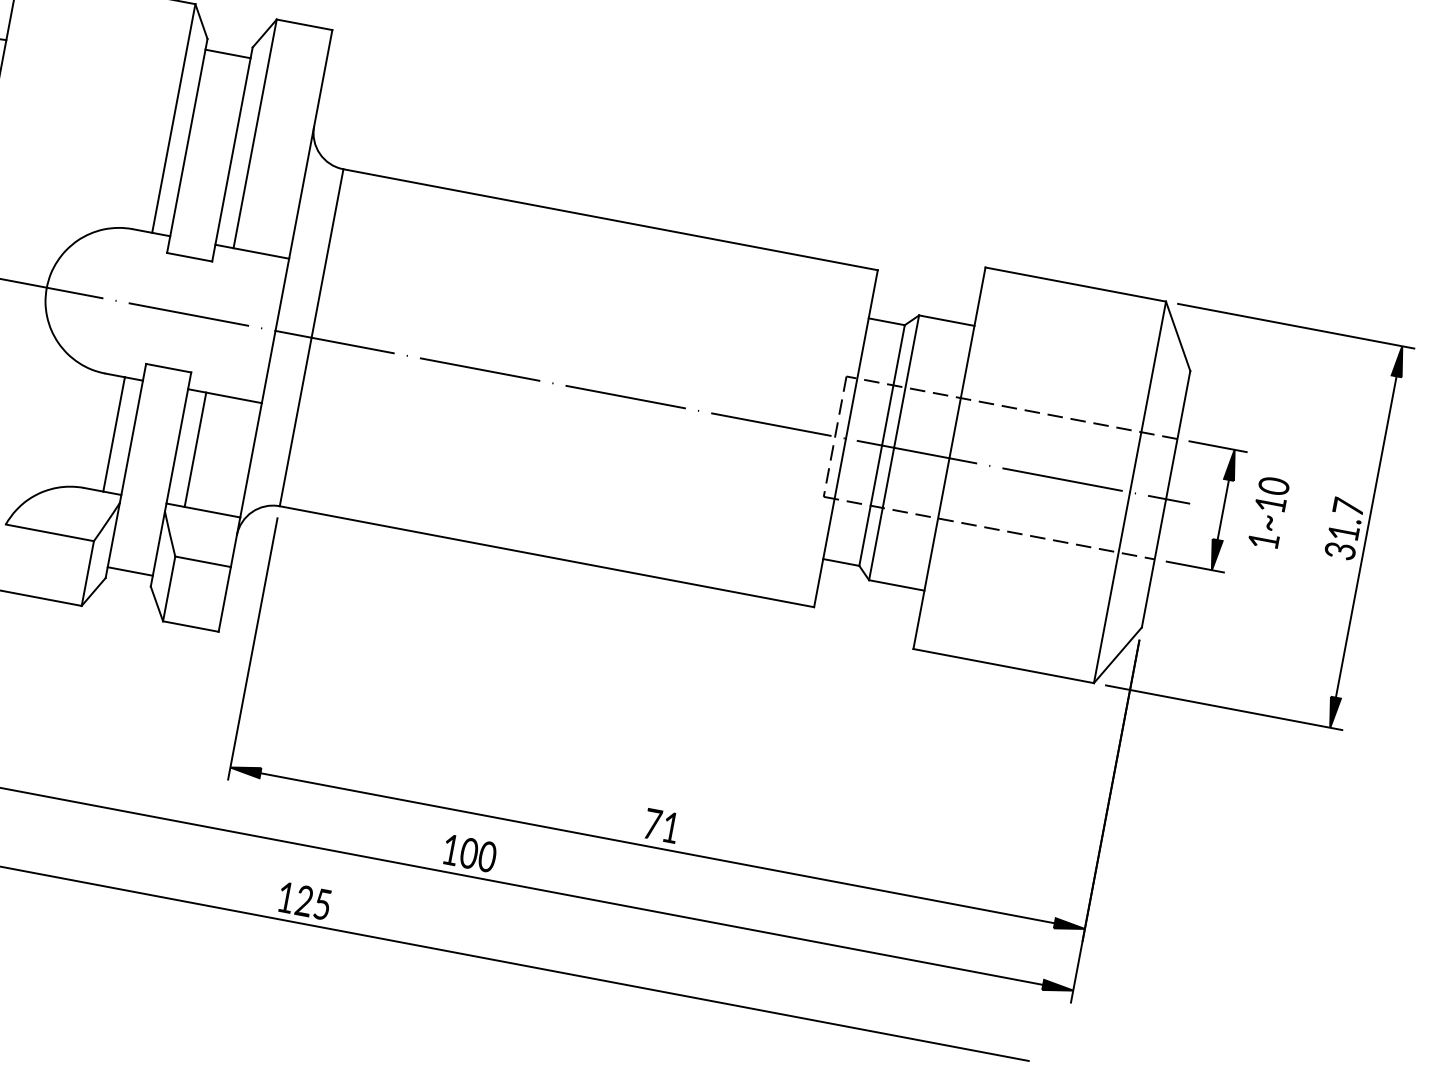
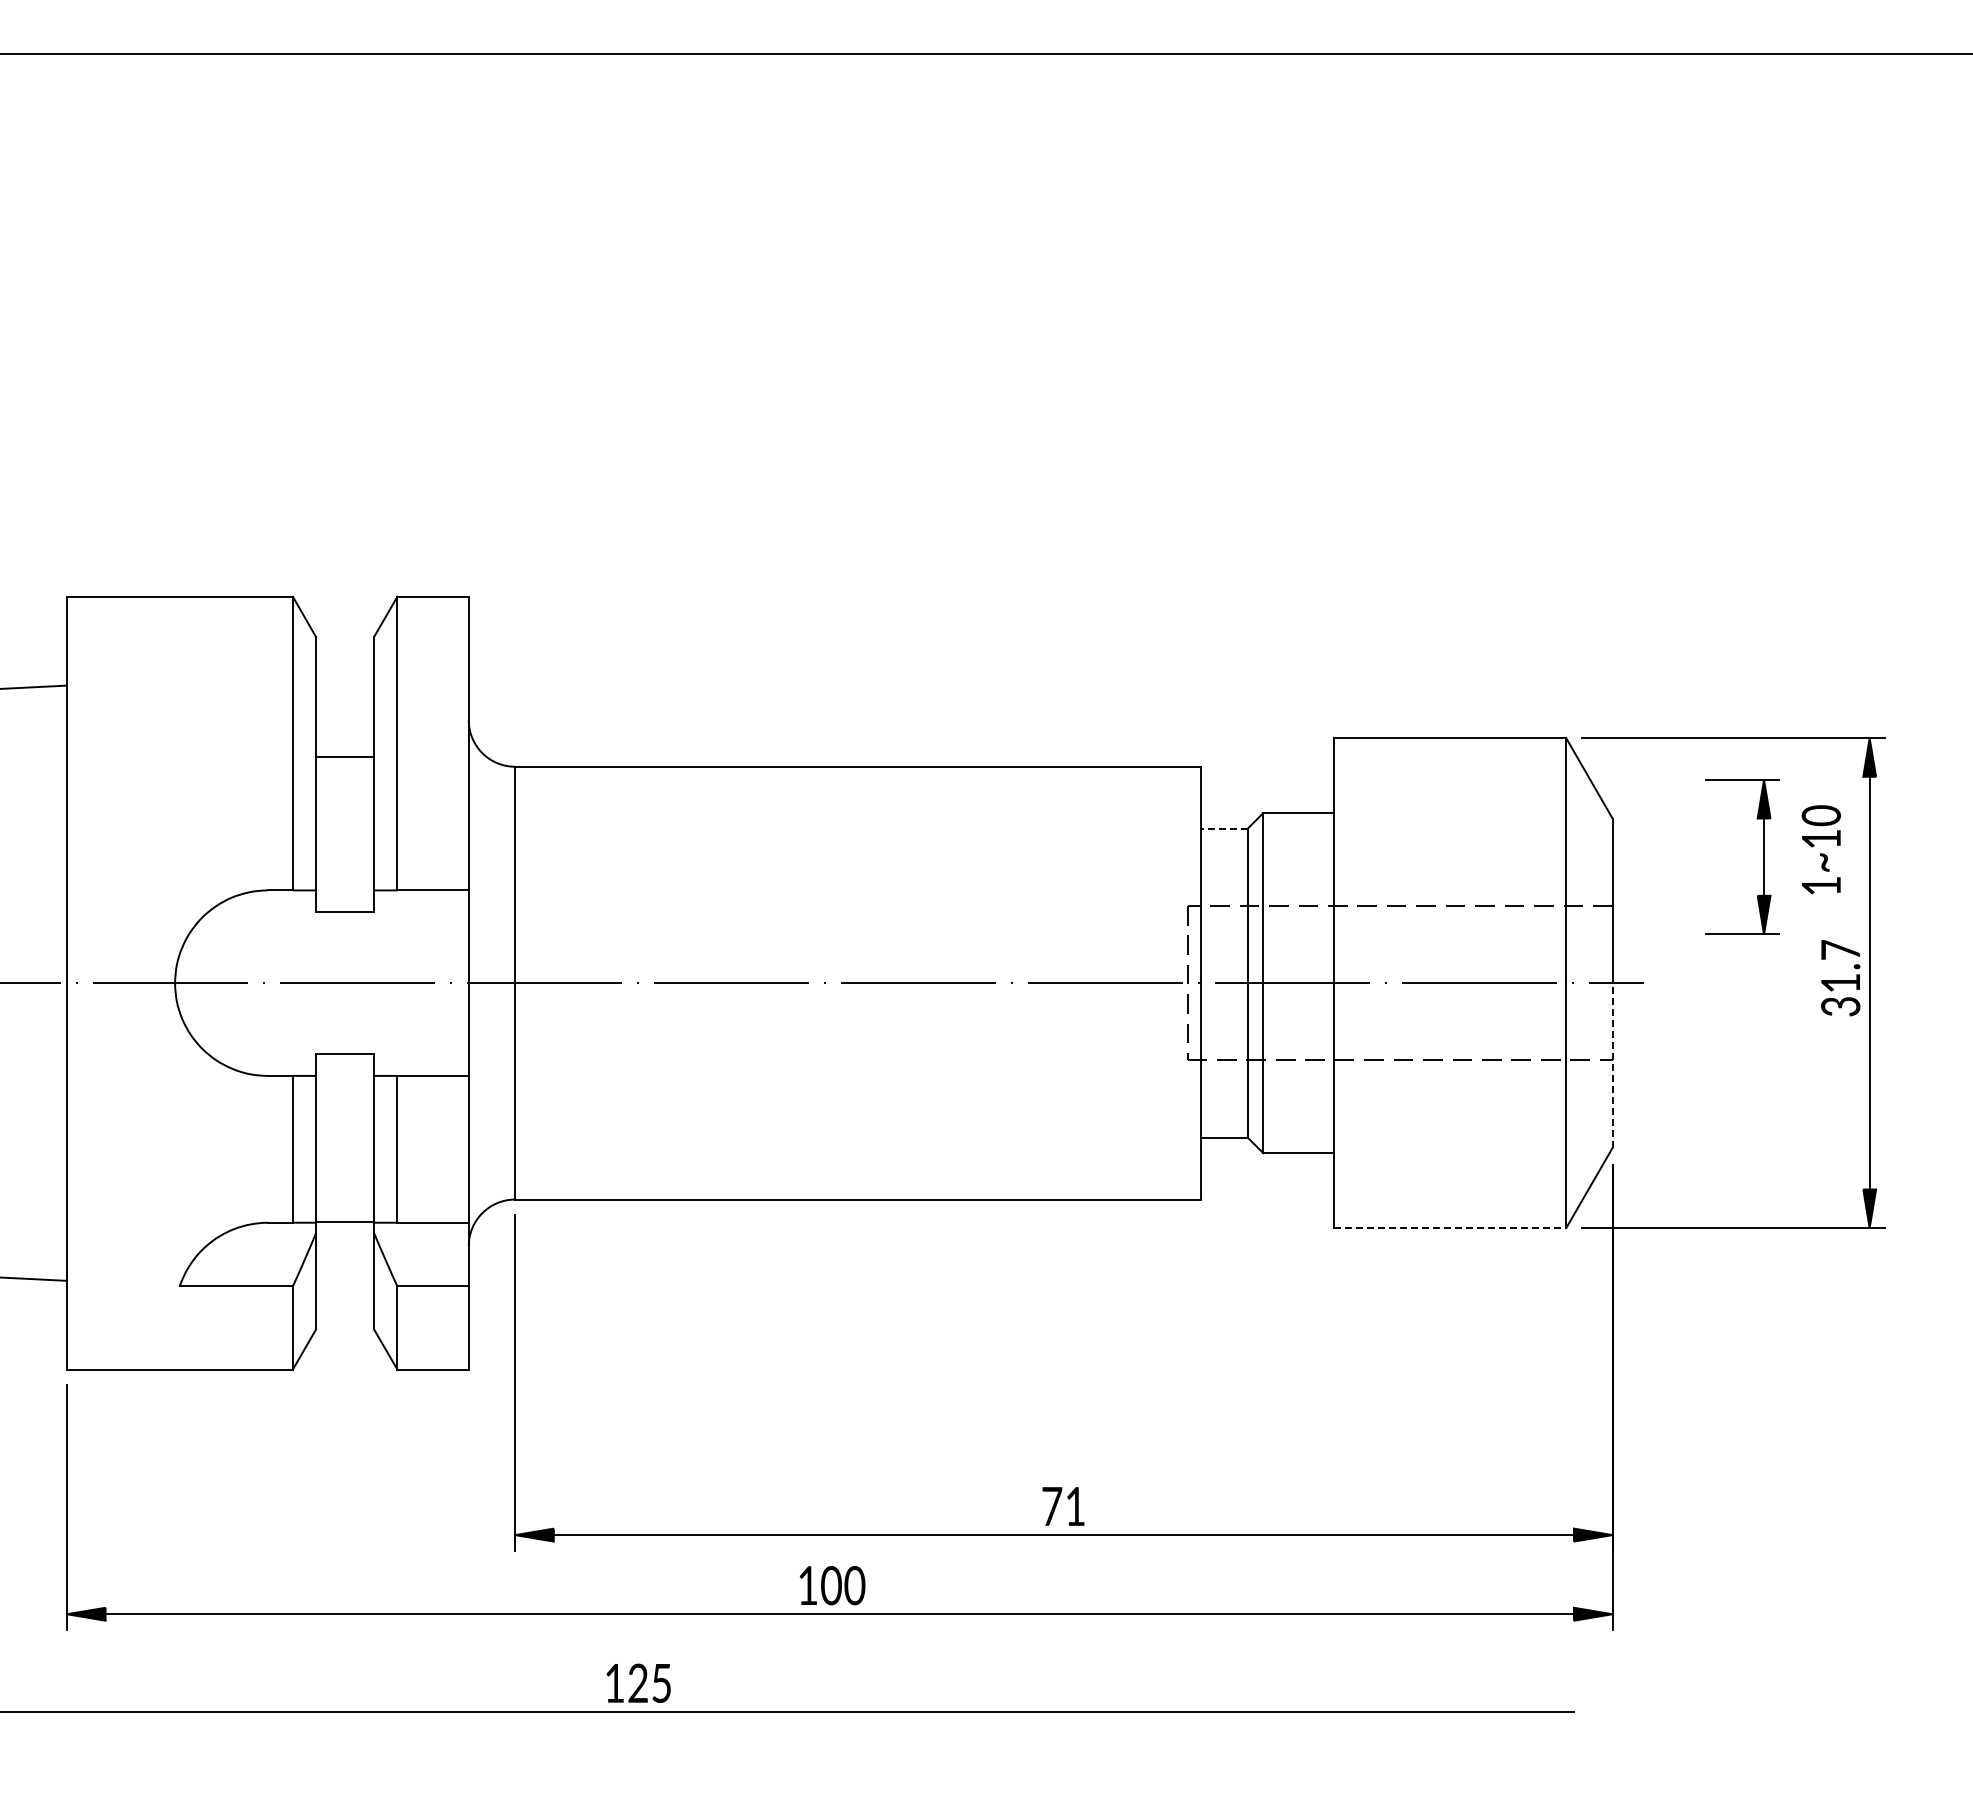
line: (228, 53) -> (345, 756), moved
line: (886, 321) -> (1224, 828), solid -> dashed
part: (1223, 509) -> (1764, 856), moved
line: (1153, 563) -> (1612, 1065), solid -> dashed
line: (130, 571) -> (345, 1222), moved
line: (1003, 666) -> (1450, 1228), solid -> dashed

